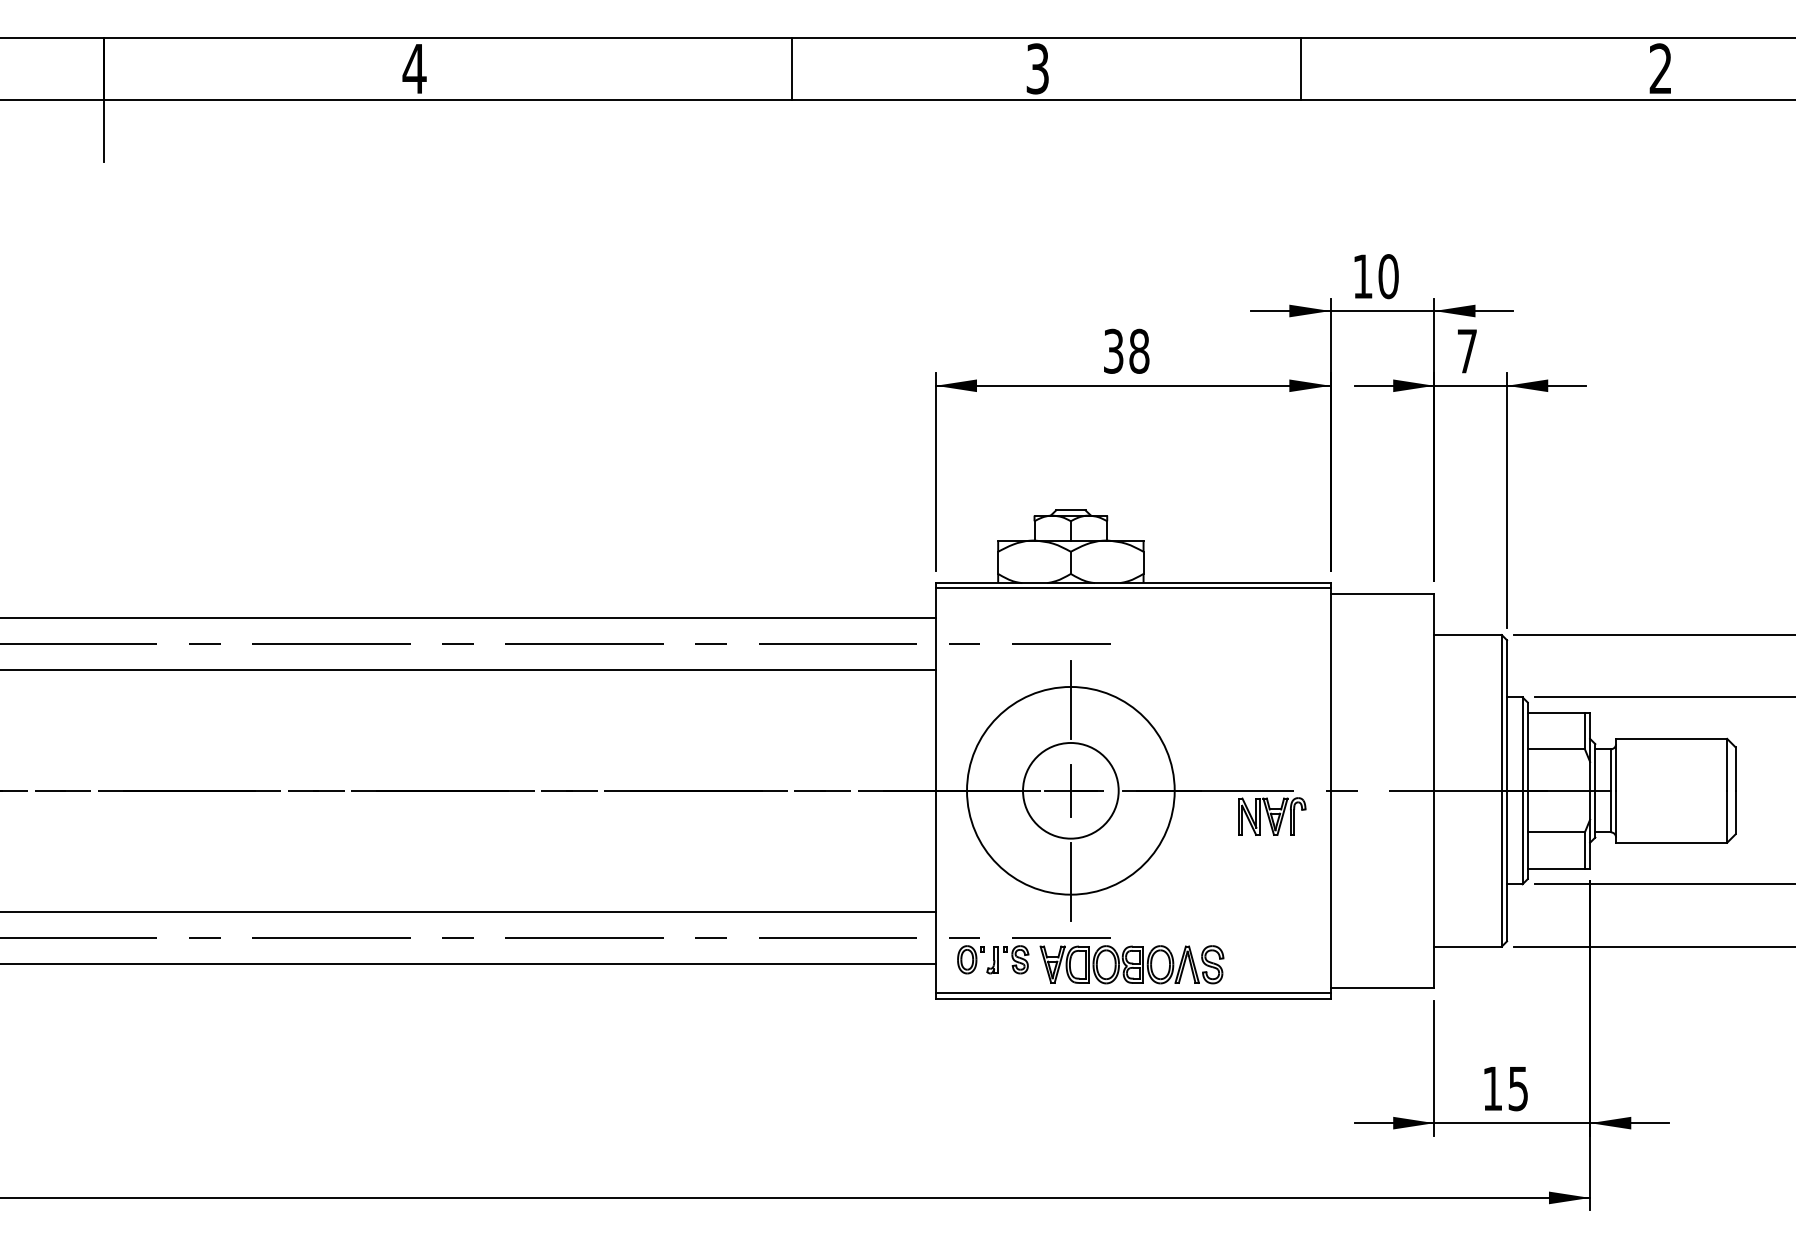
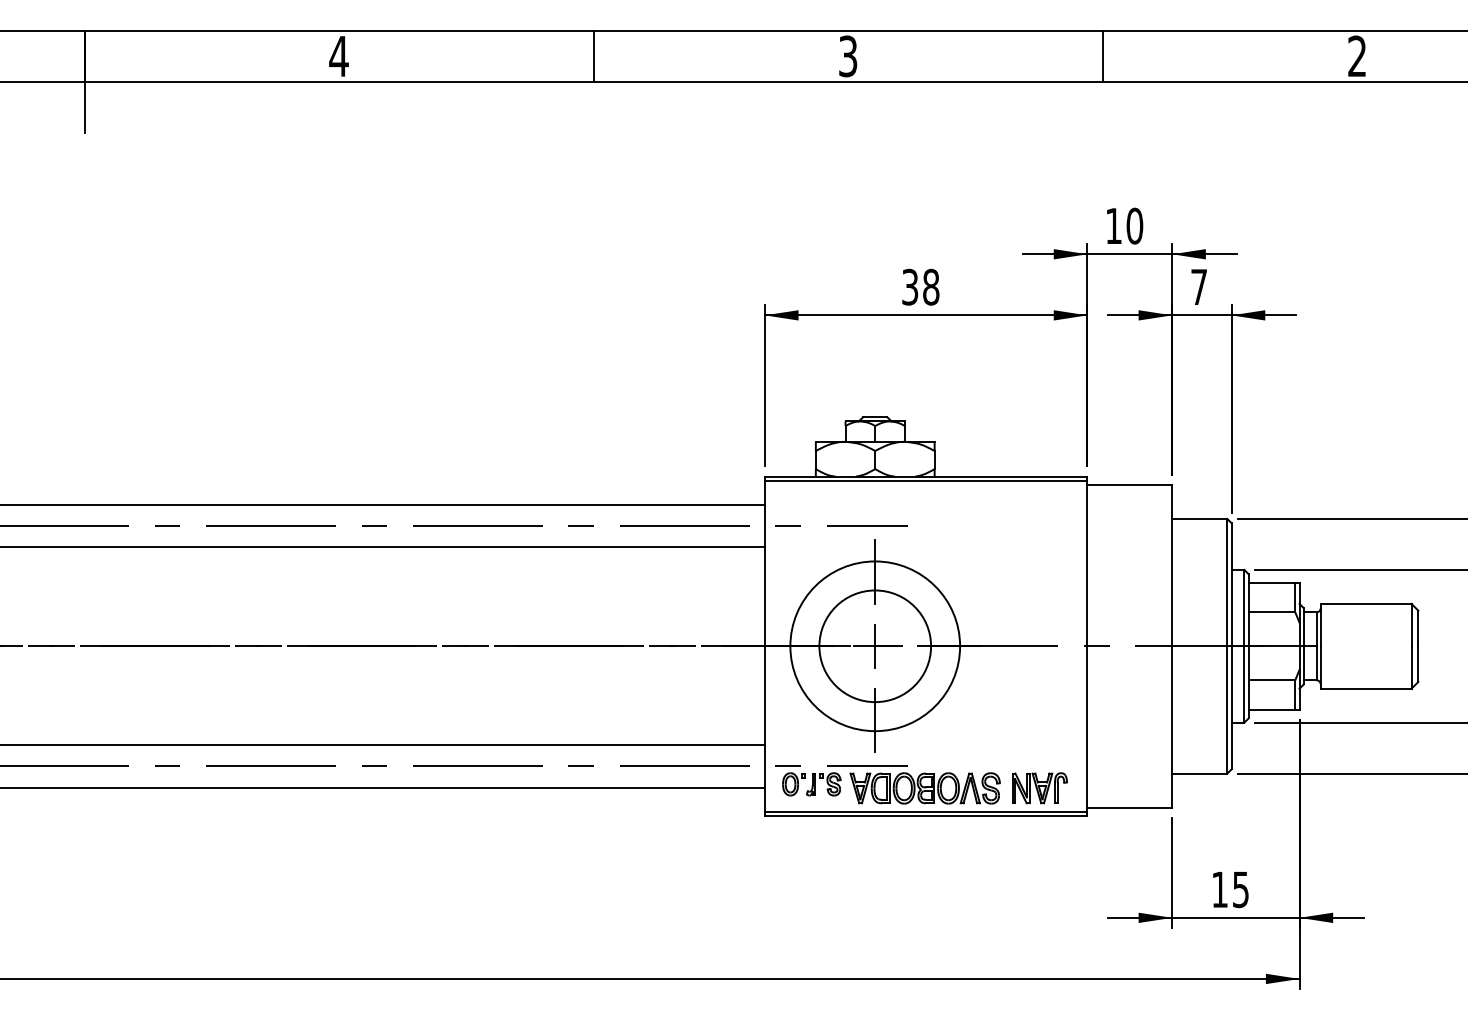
line: (791, 68) -> (593, 56), moved
line: (1300, 68) -> (1102, 56), moved
circle: (1070, 790) -> (874, 646), size x1.43
part: (1272, 816) -> (1040, 788), moved

